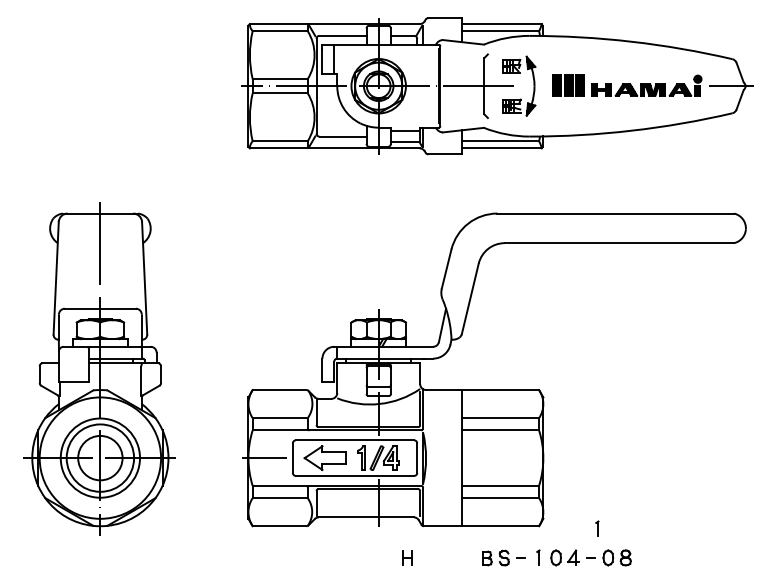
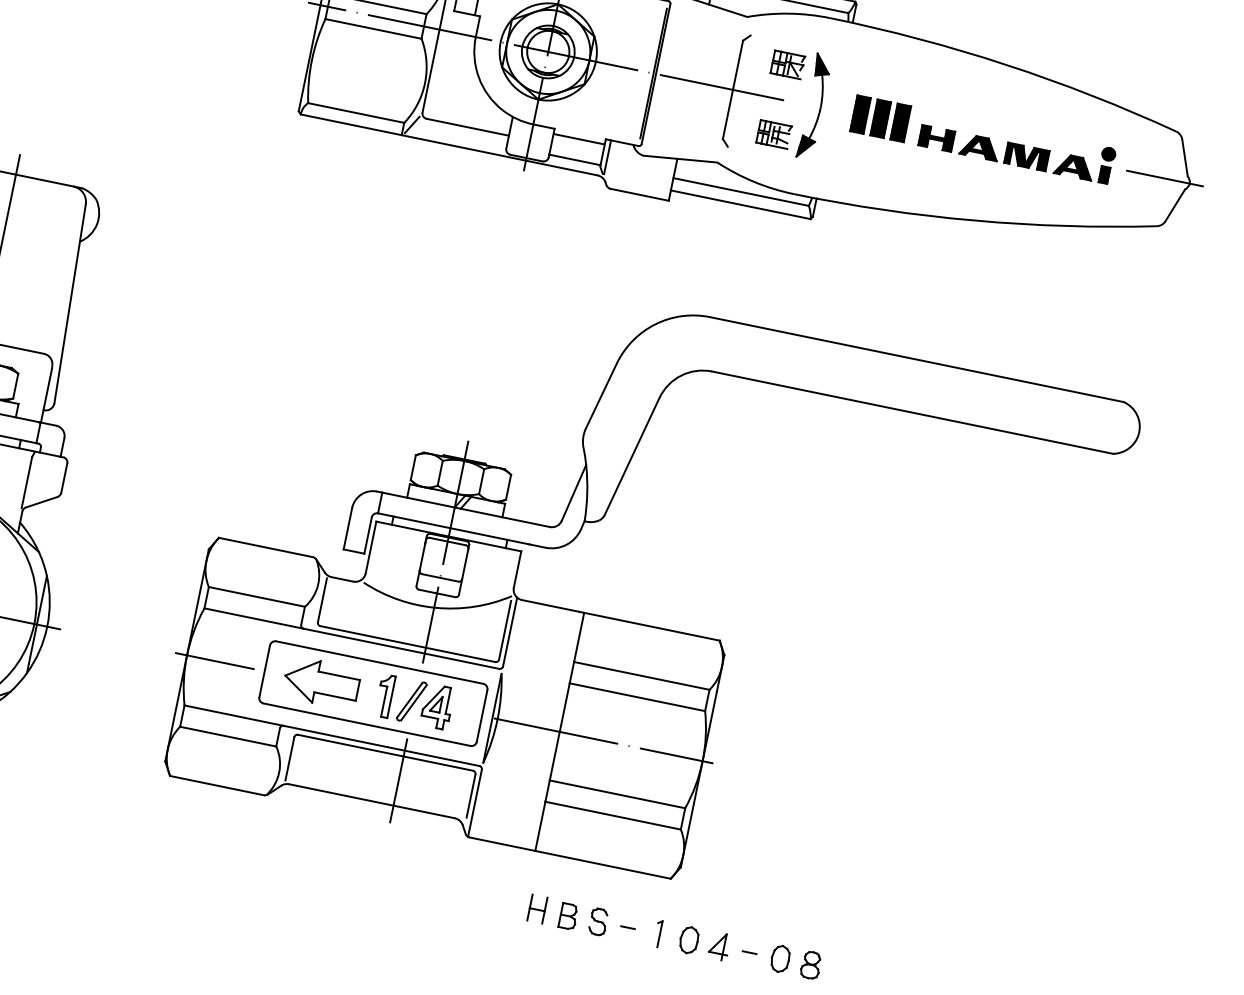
line: (486, 458) -> (603, 741), added
part: (597, 528) -> (772, 903), removed
part: (407, 557) -> (537, 908), moved

